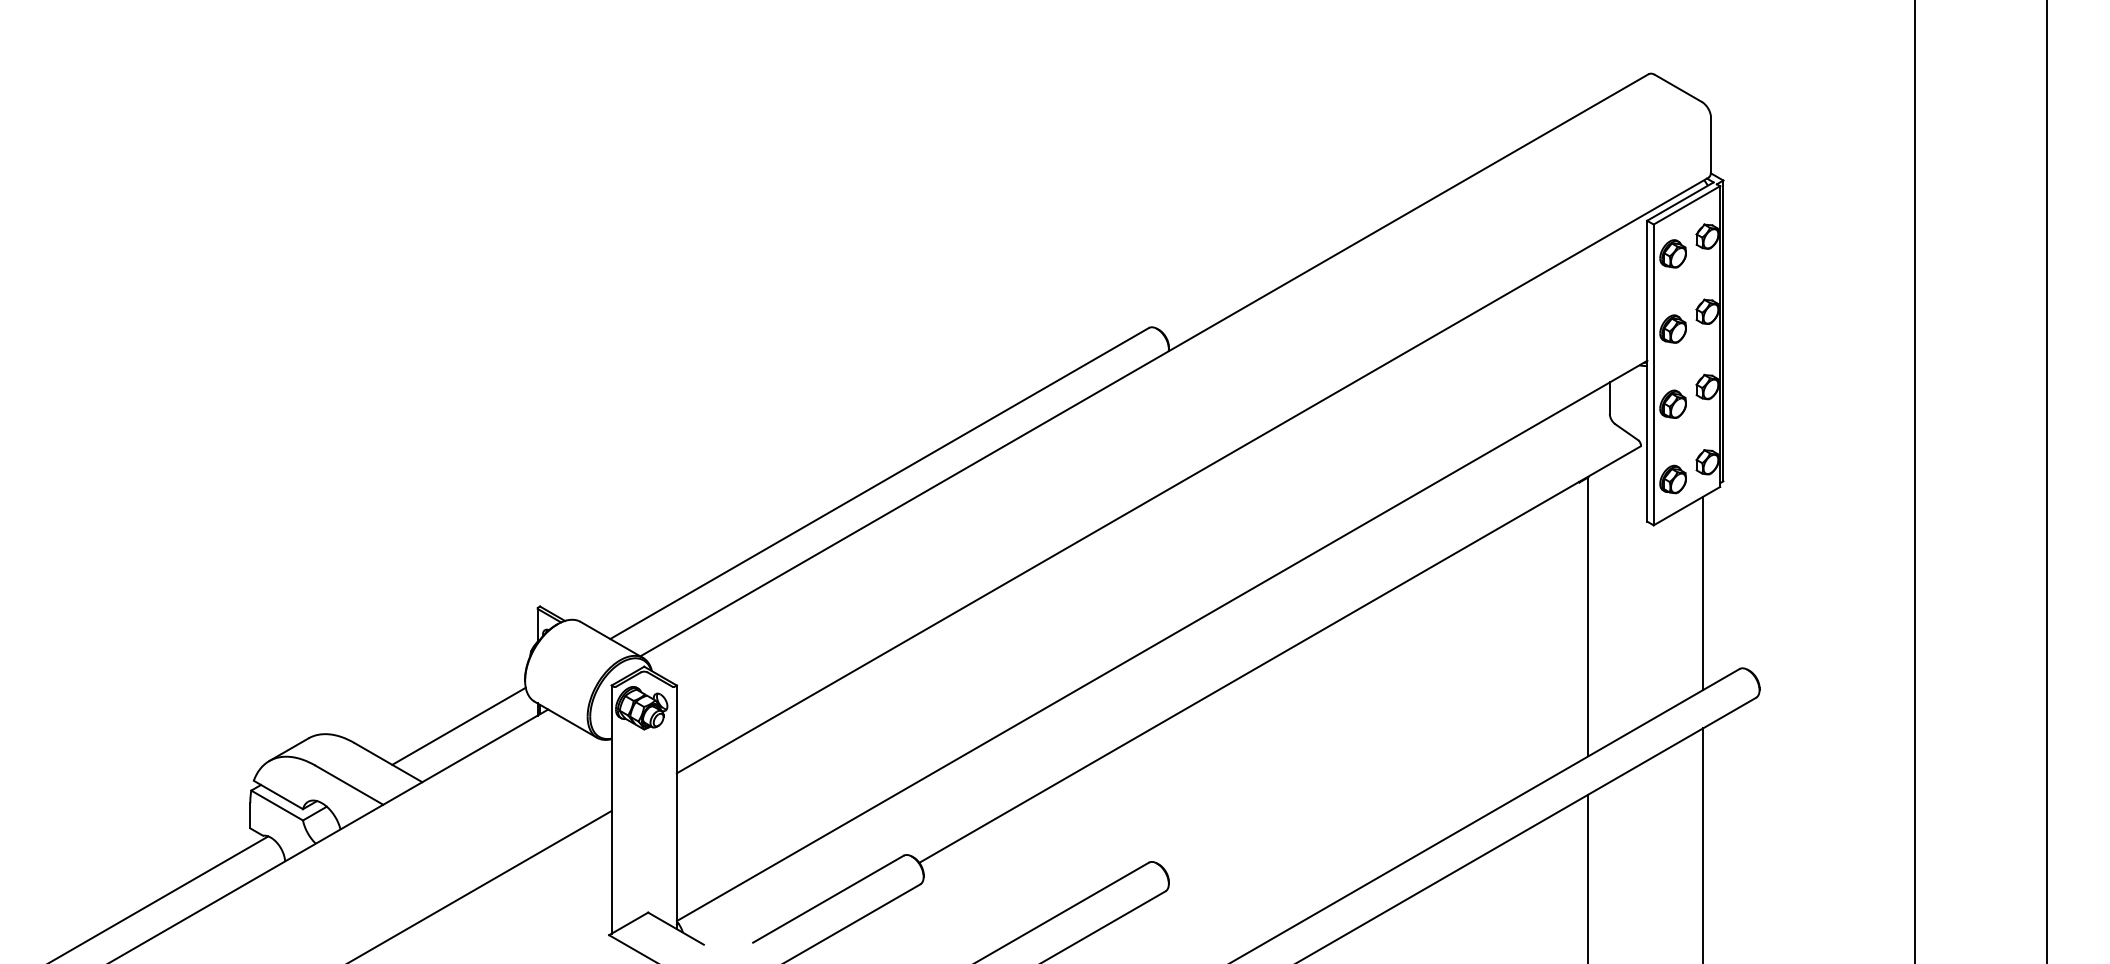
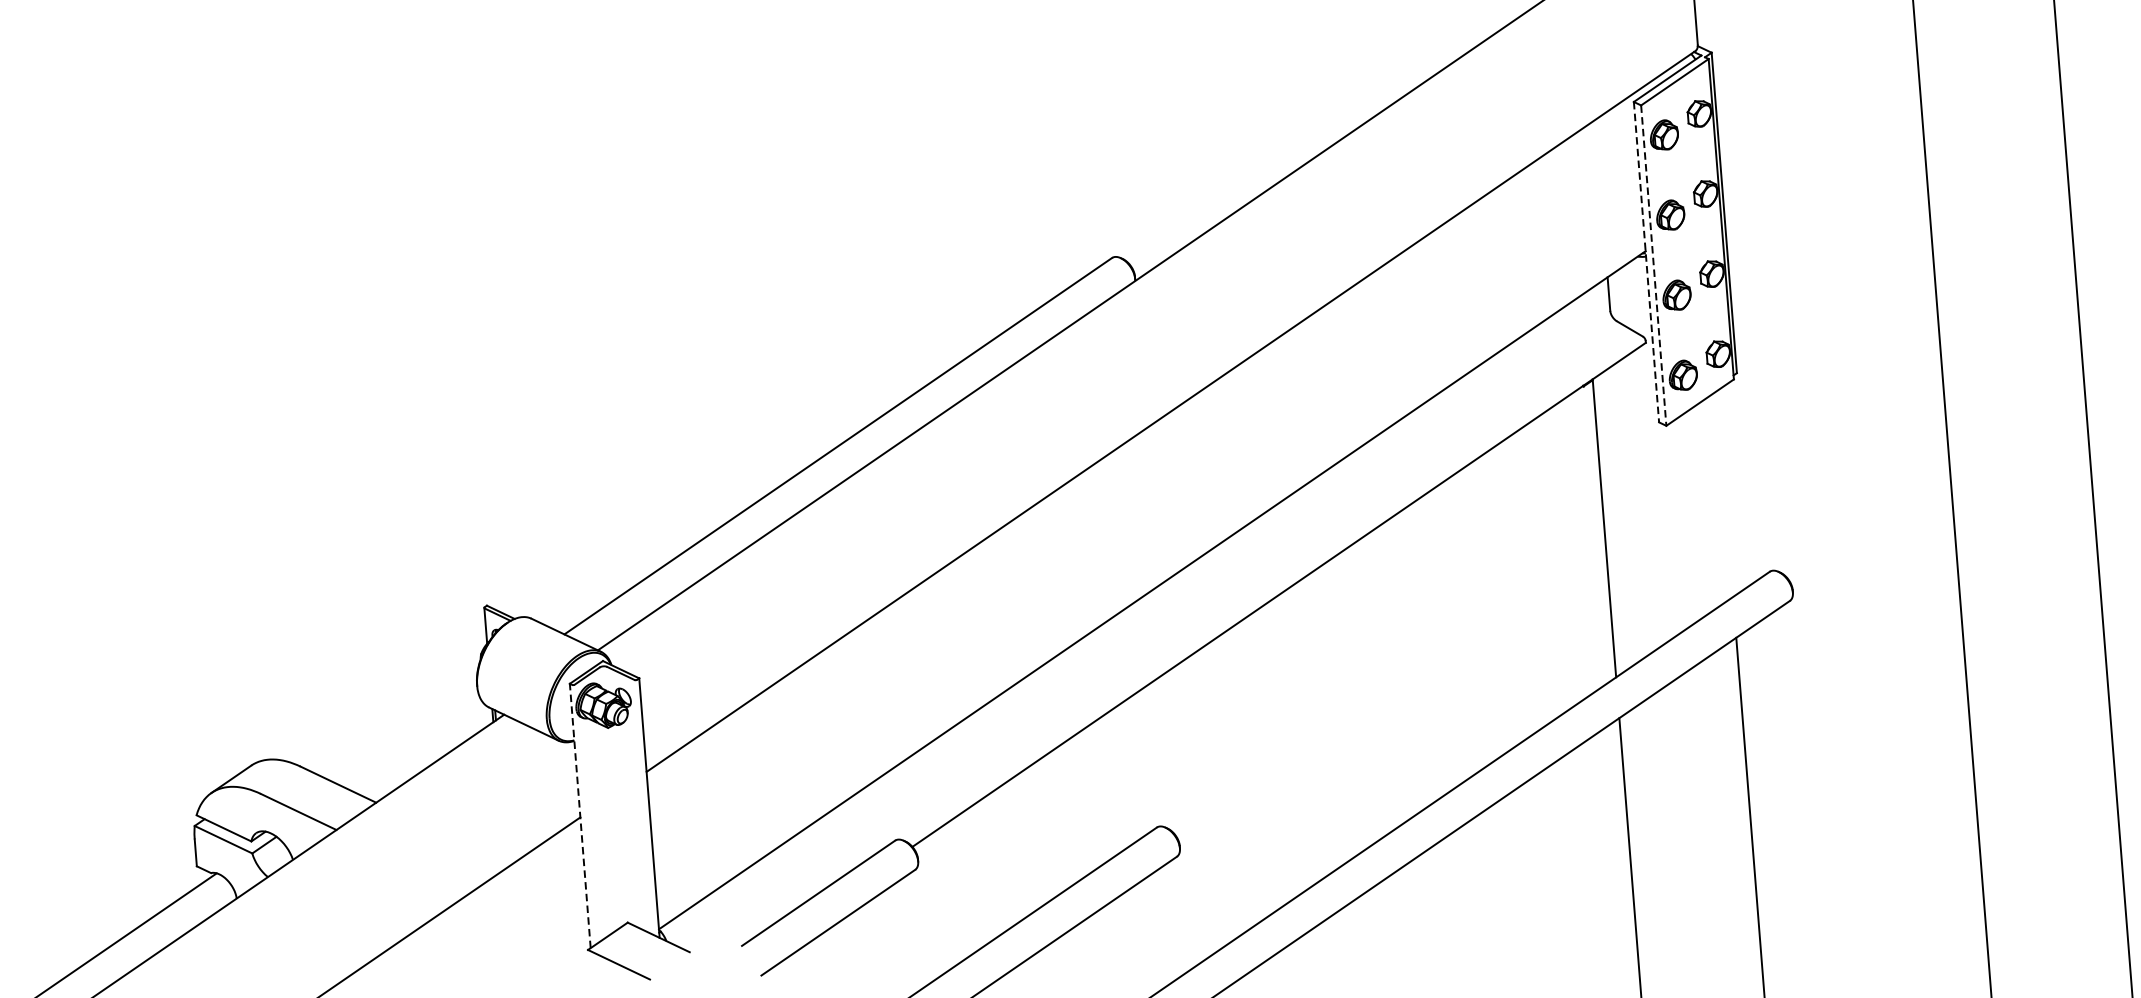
line: (1647, 371) -> (1646, 262), solid -> dashed
line: (1653, 375) -> (1653, 266), solid -> dashed
line: (1703, 592) -> (1725, 493), removed
line: (458, 725) -> (409, 739), removed
line: (611, 809) -> (580, 815), solid -> dashed

